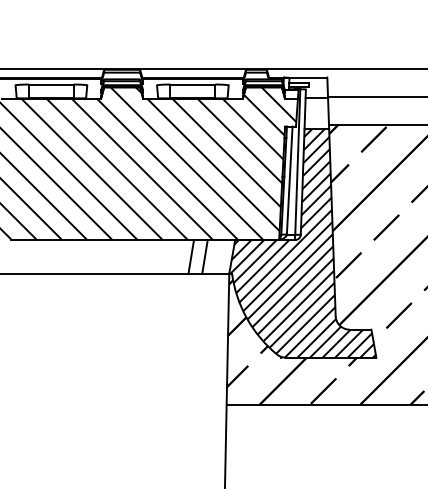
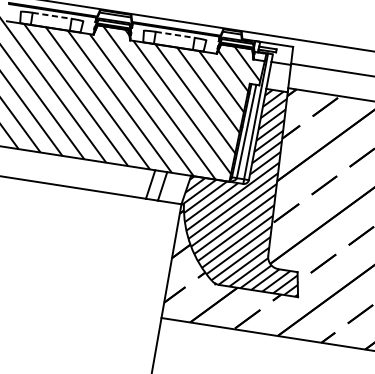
line: (51, 84) -> (52, 15), solid -> dashed
line: (193, 84) -> (175, 34), solid -> dashed

